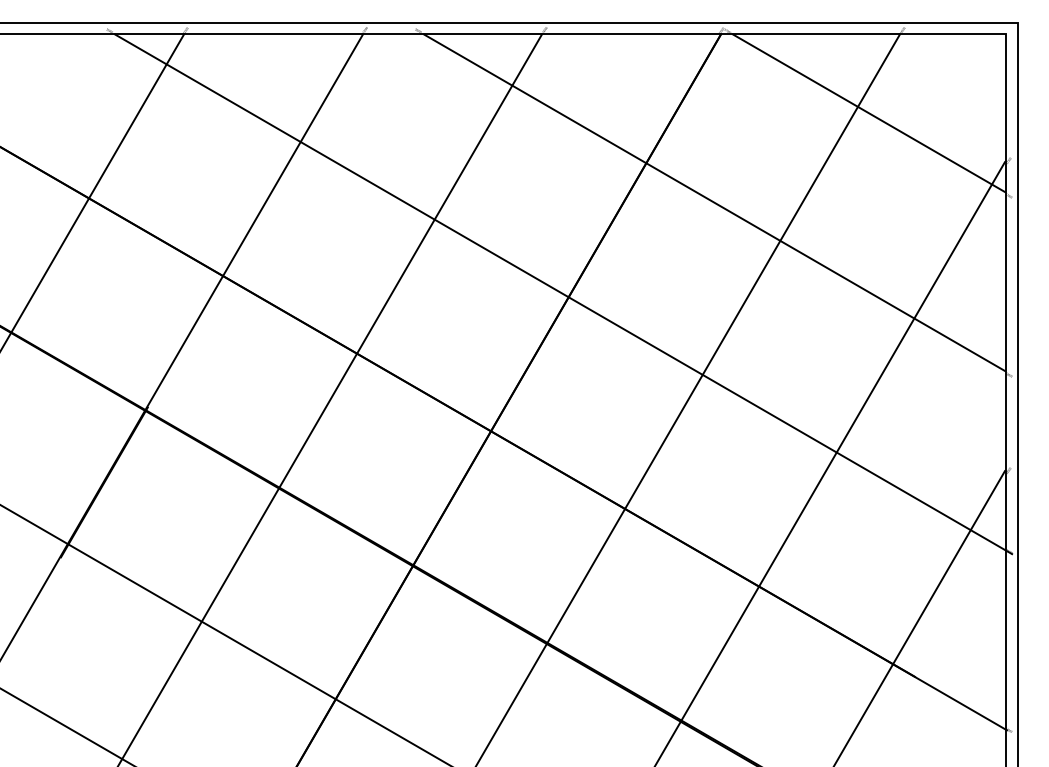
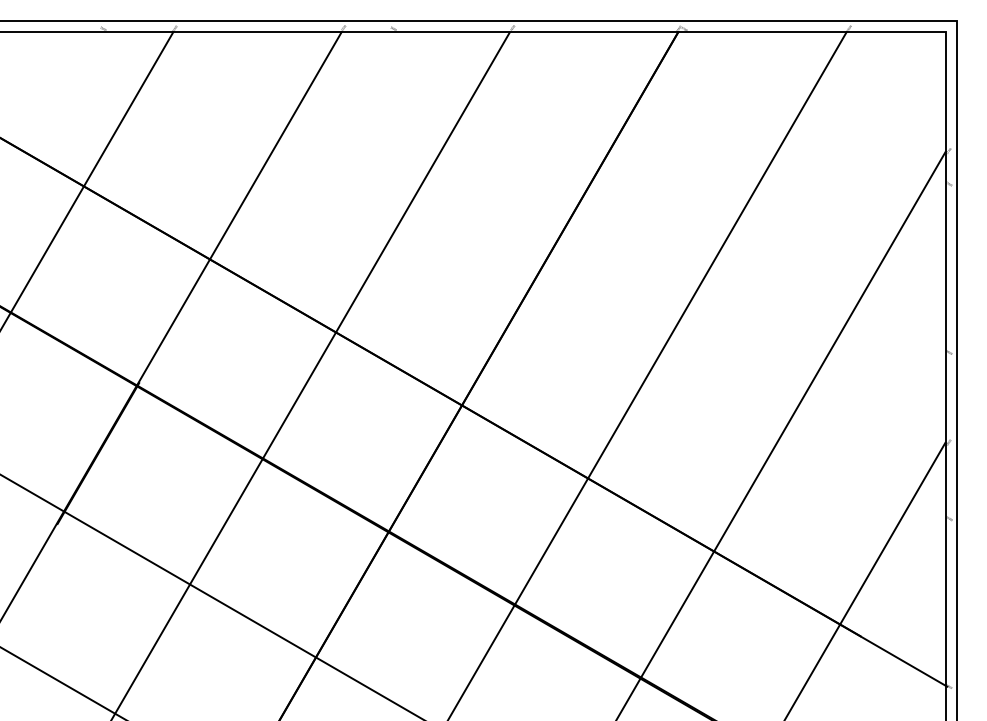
line: (868, 113) -> (817, 106), removed
line: (713, 202) -> (671, 190), removed
line: (563, 294) -> (530, 276), removed

